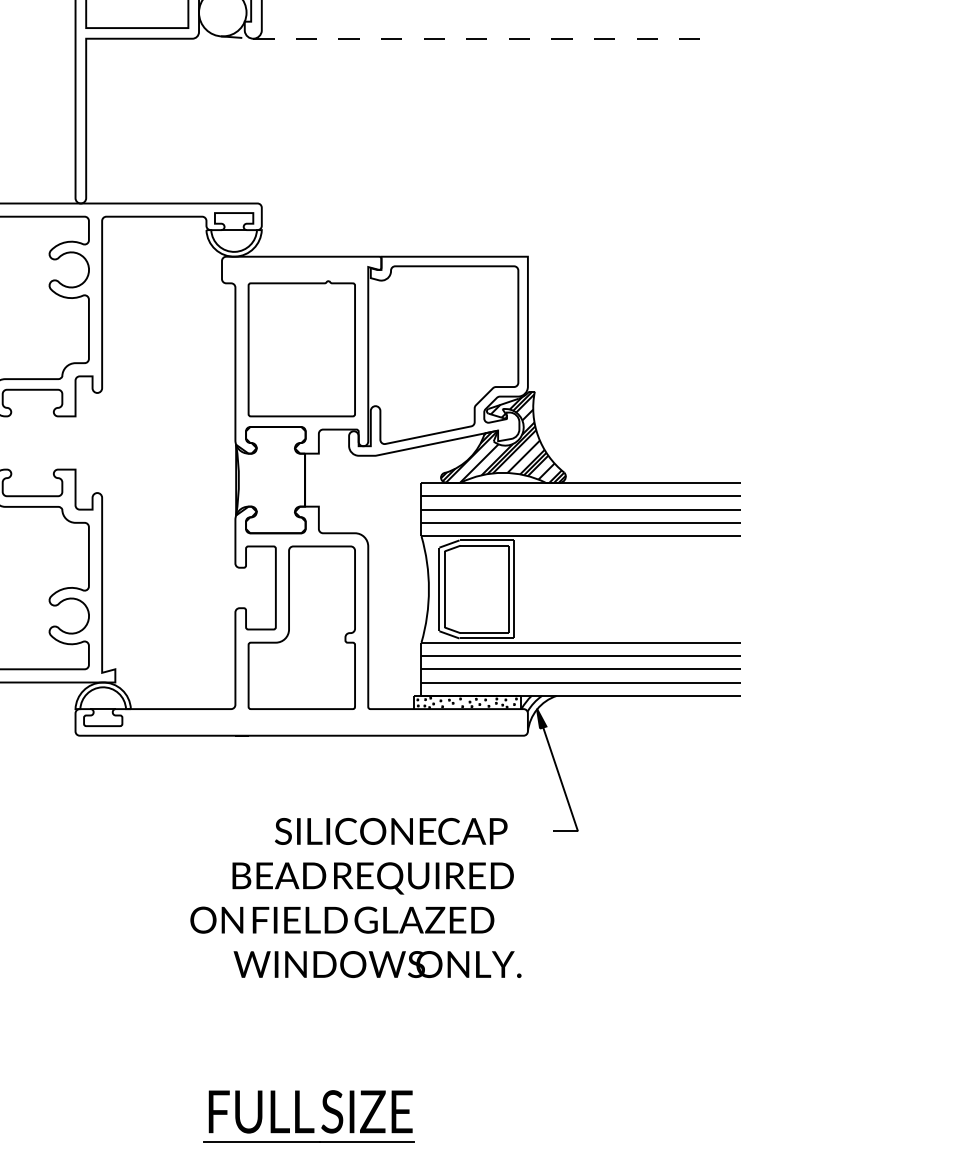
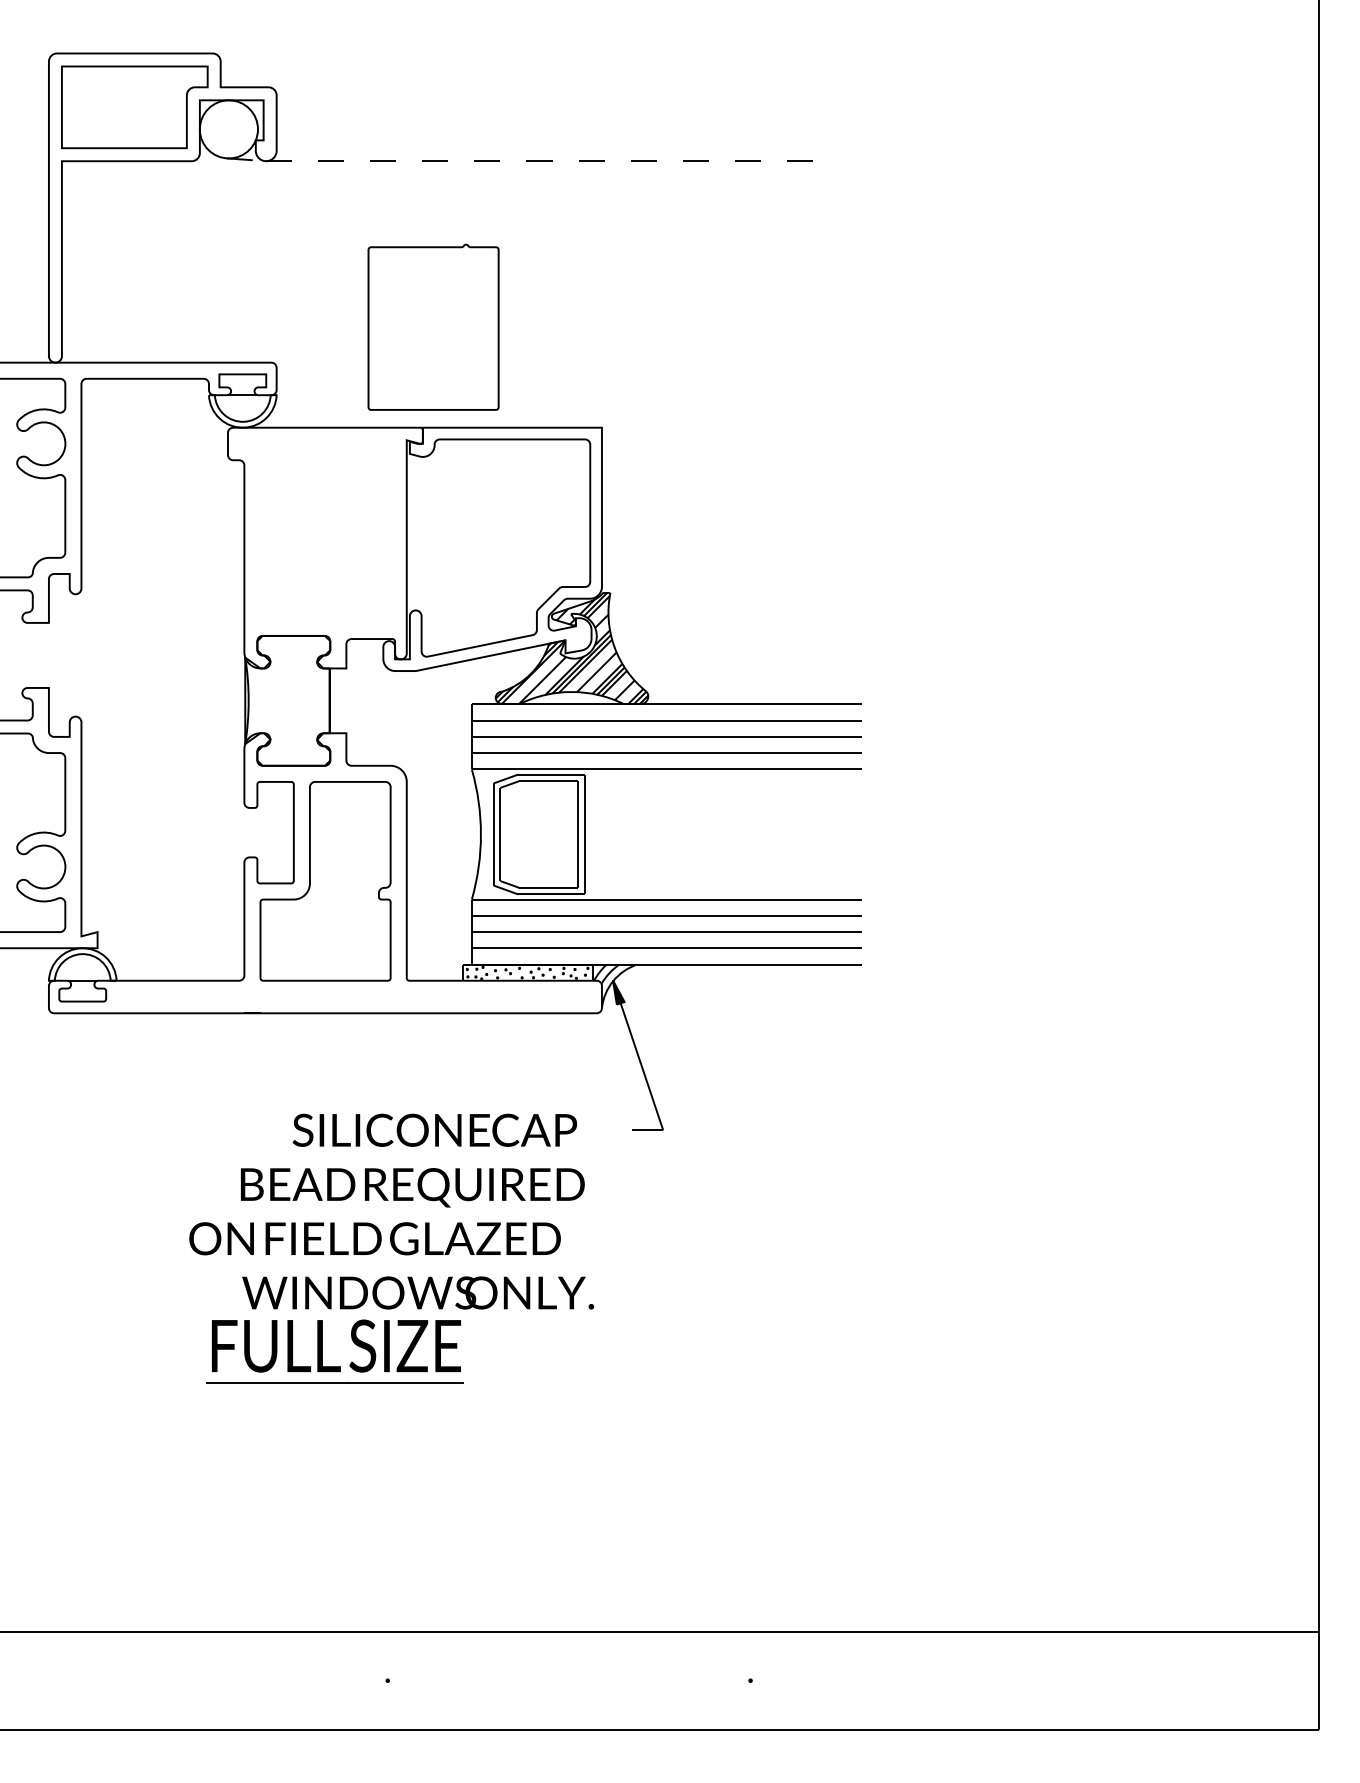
part: (301, 348) -> (433, 326), moved
part: (299, 1116) -> (322, 1351), moved

